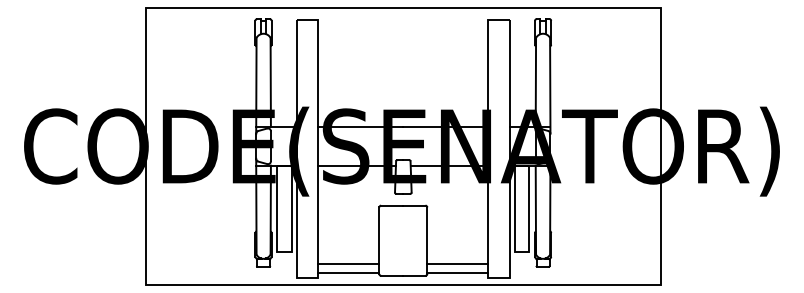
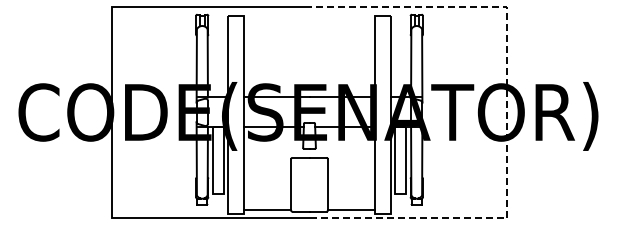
line: (661, 146) -> (507, 112), solid -> dashed
line: (348, 263) -> (267, 202), removed
line: (456, 263) -> (350, 202), removed

